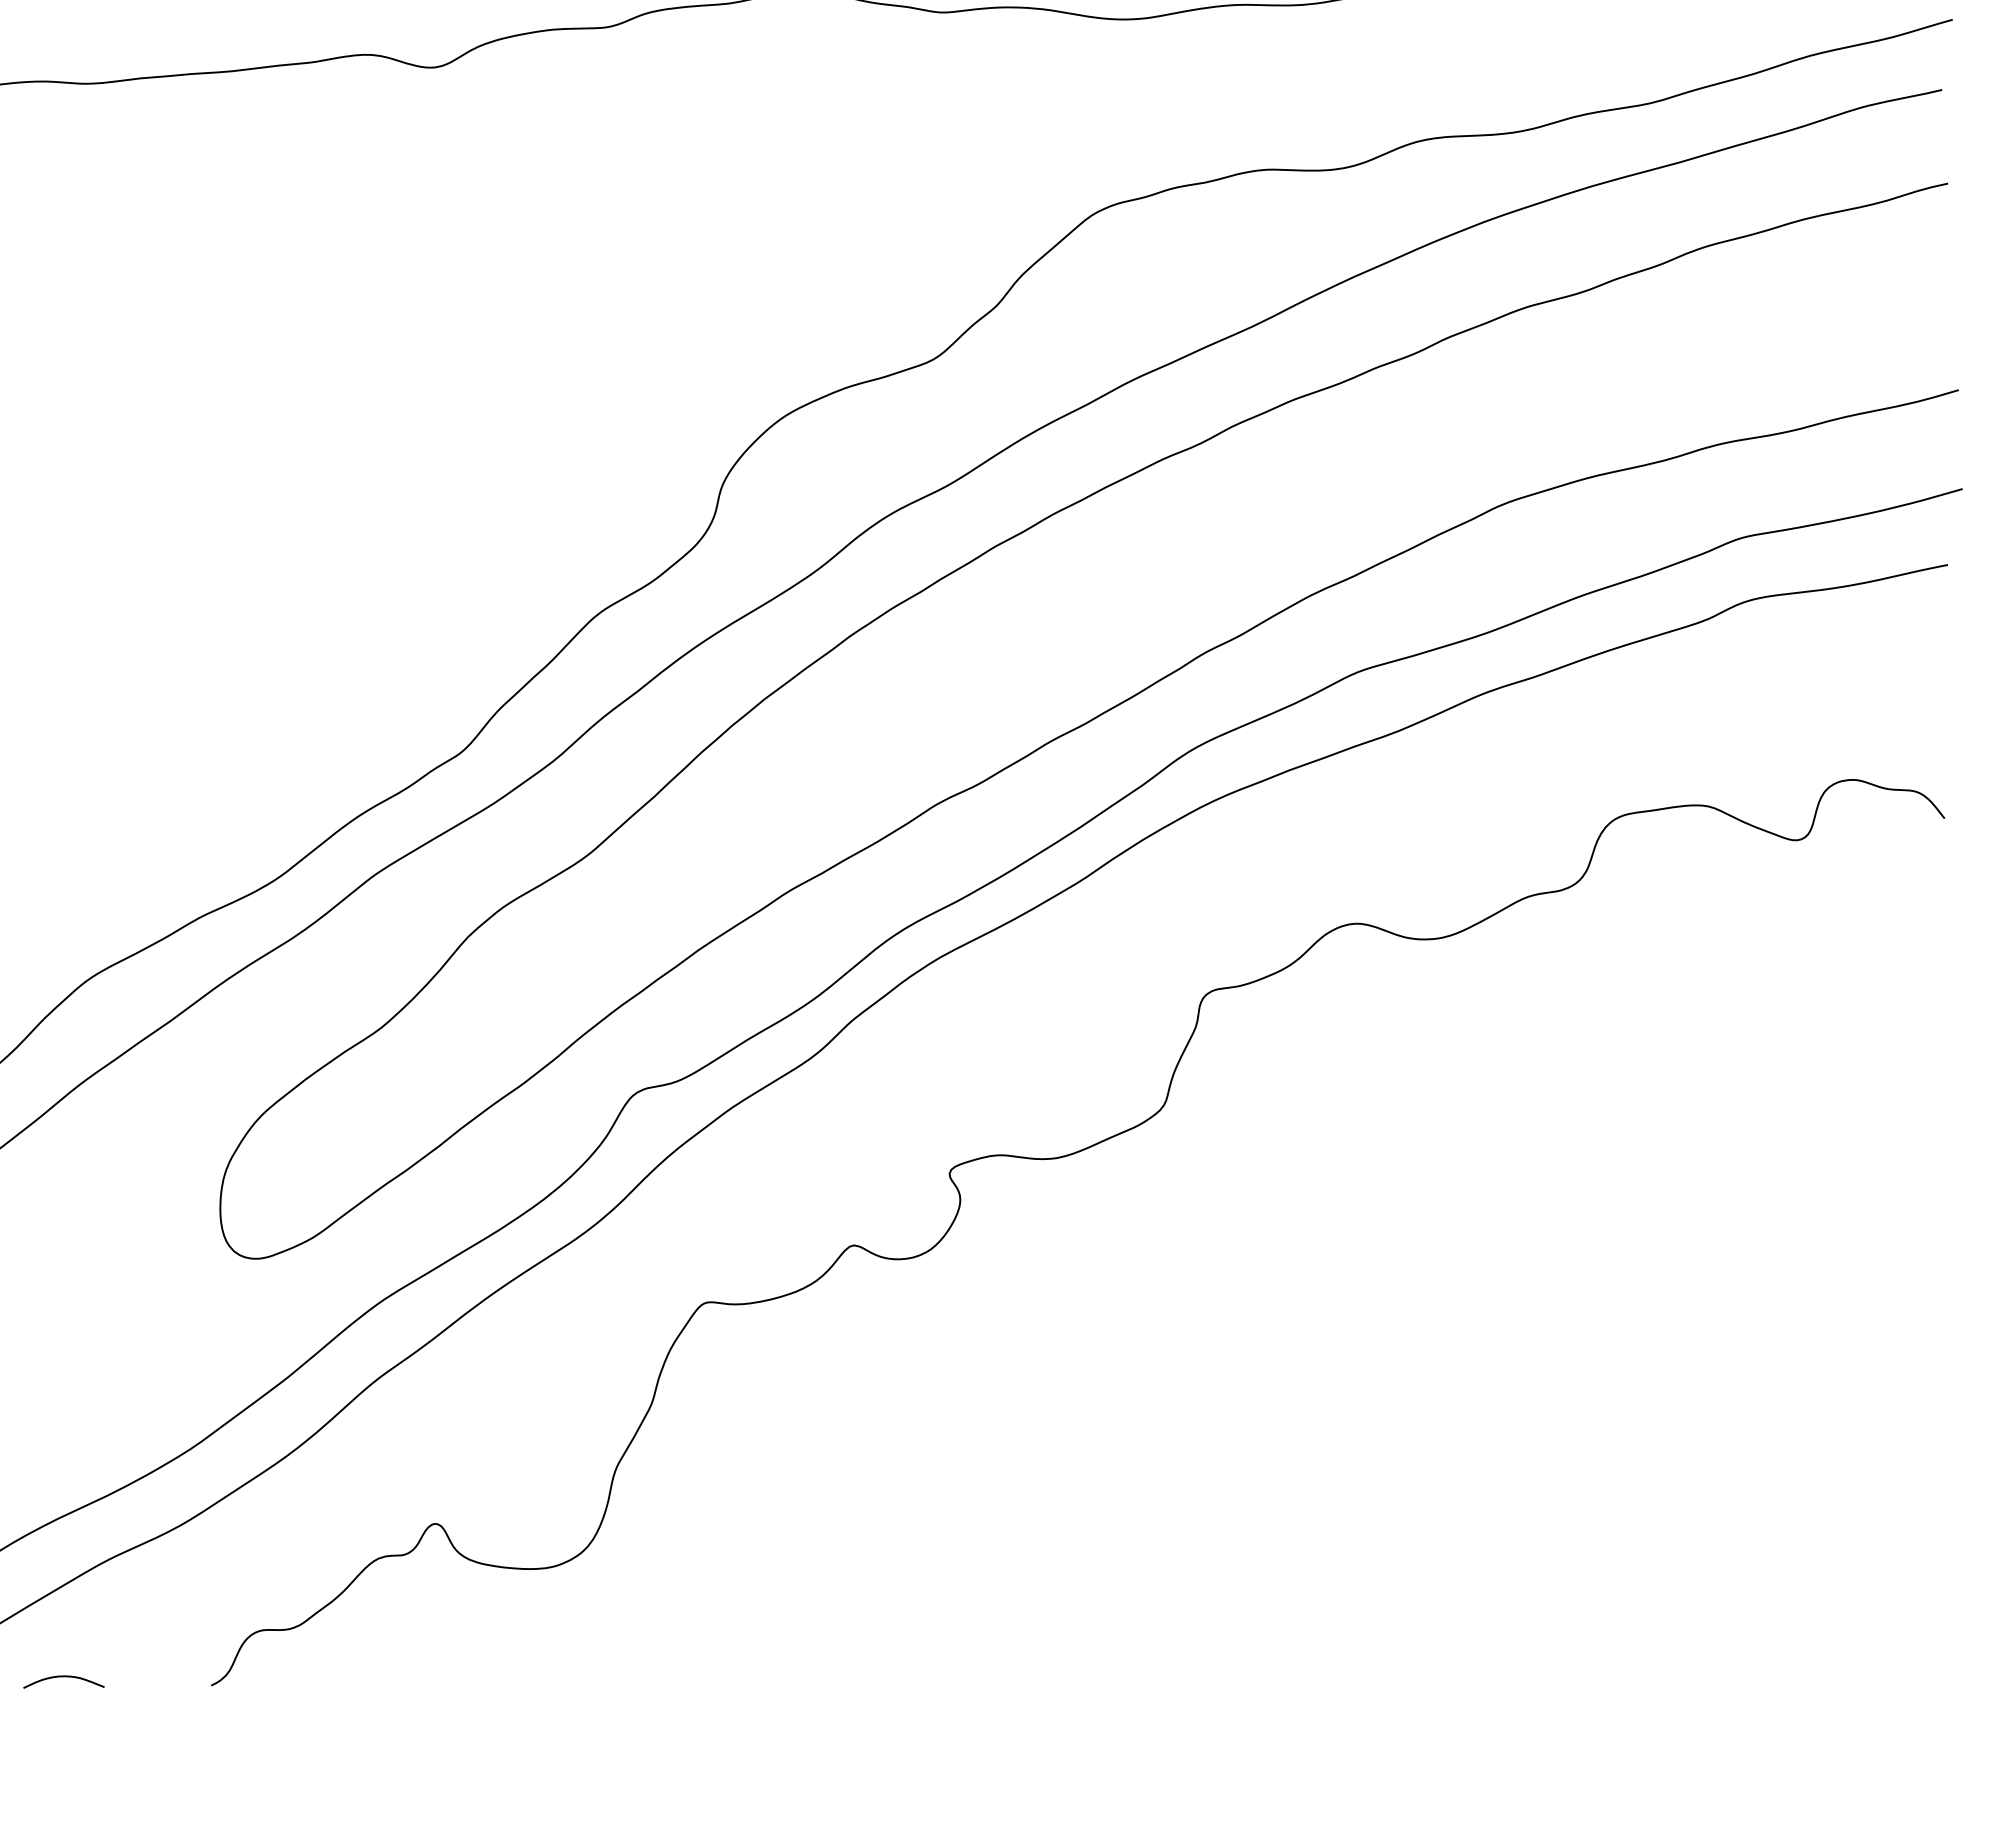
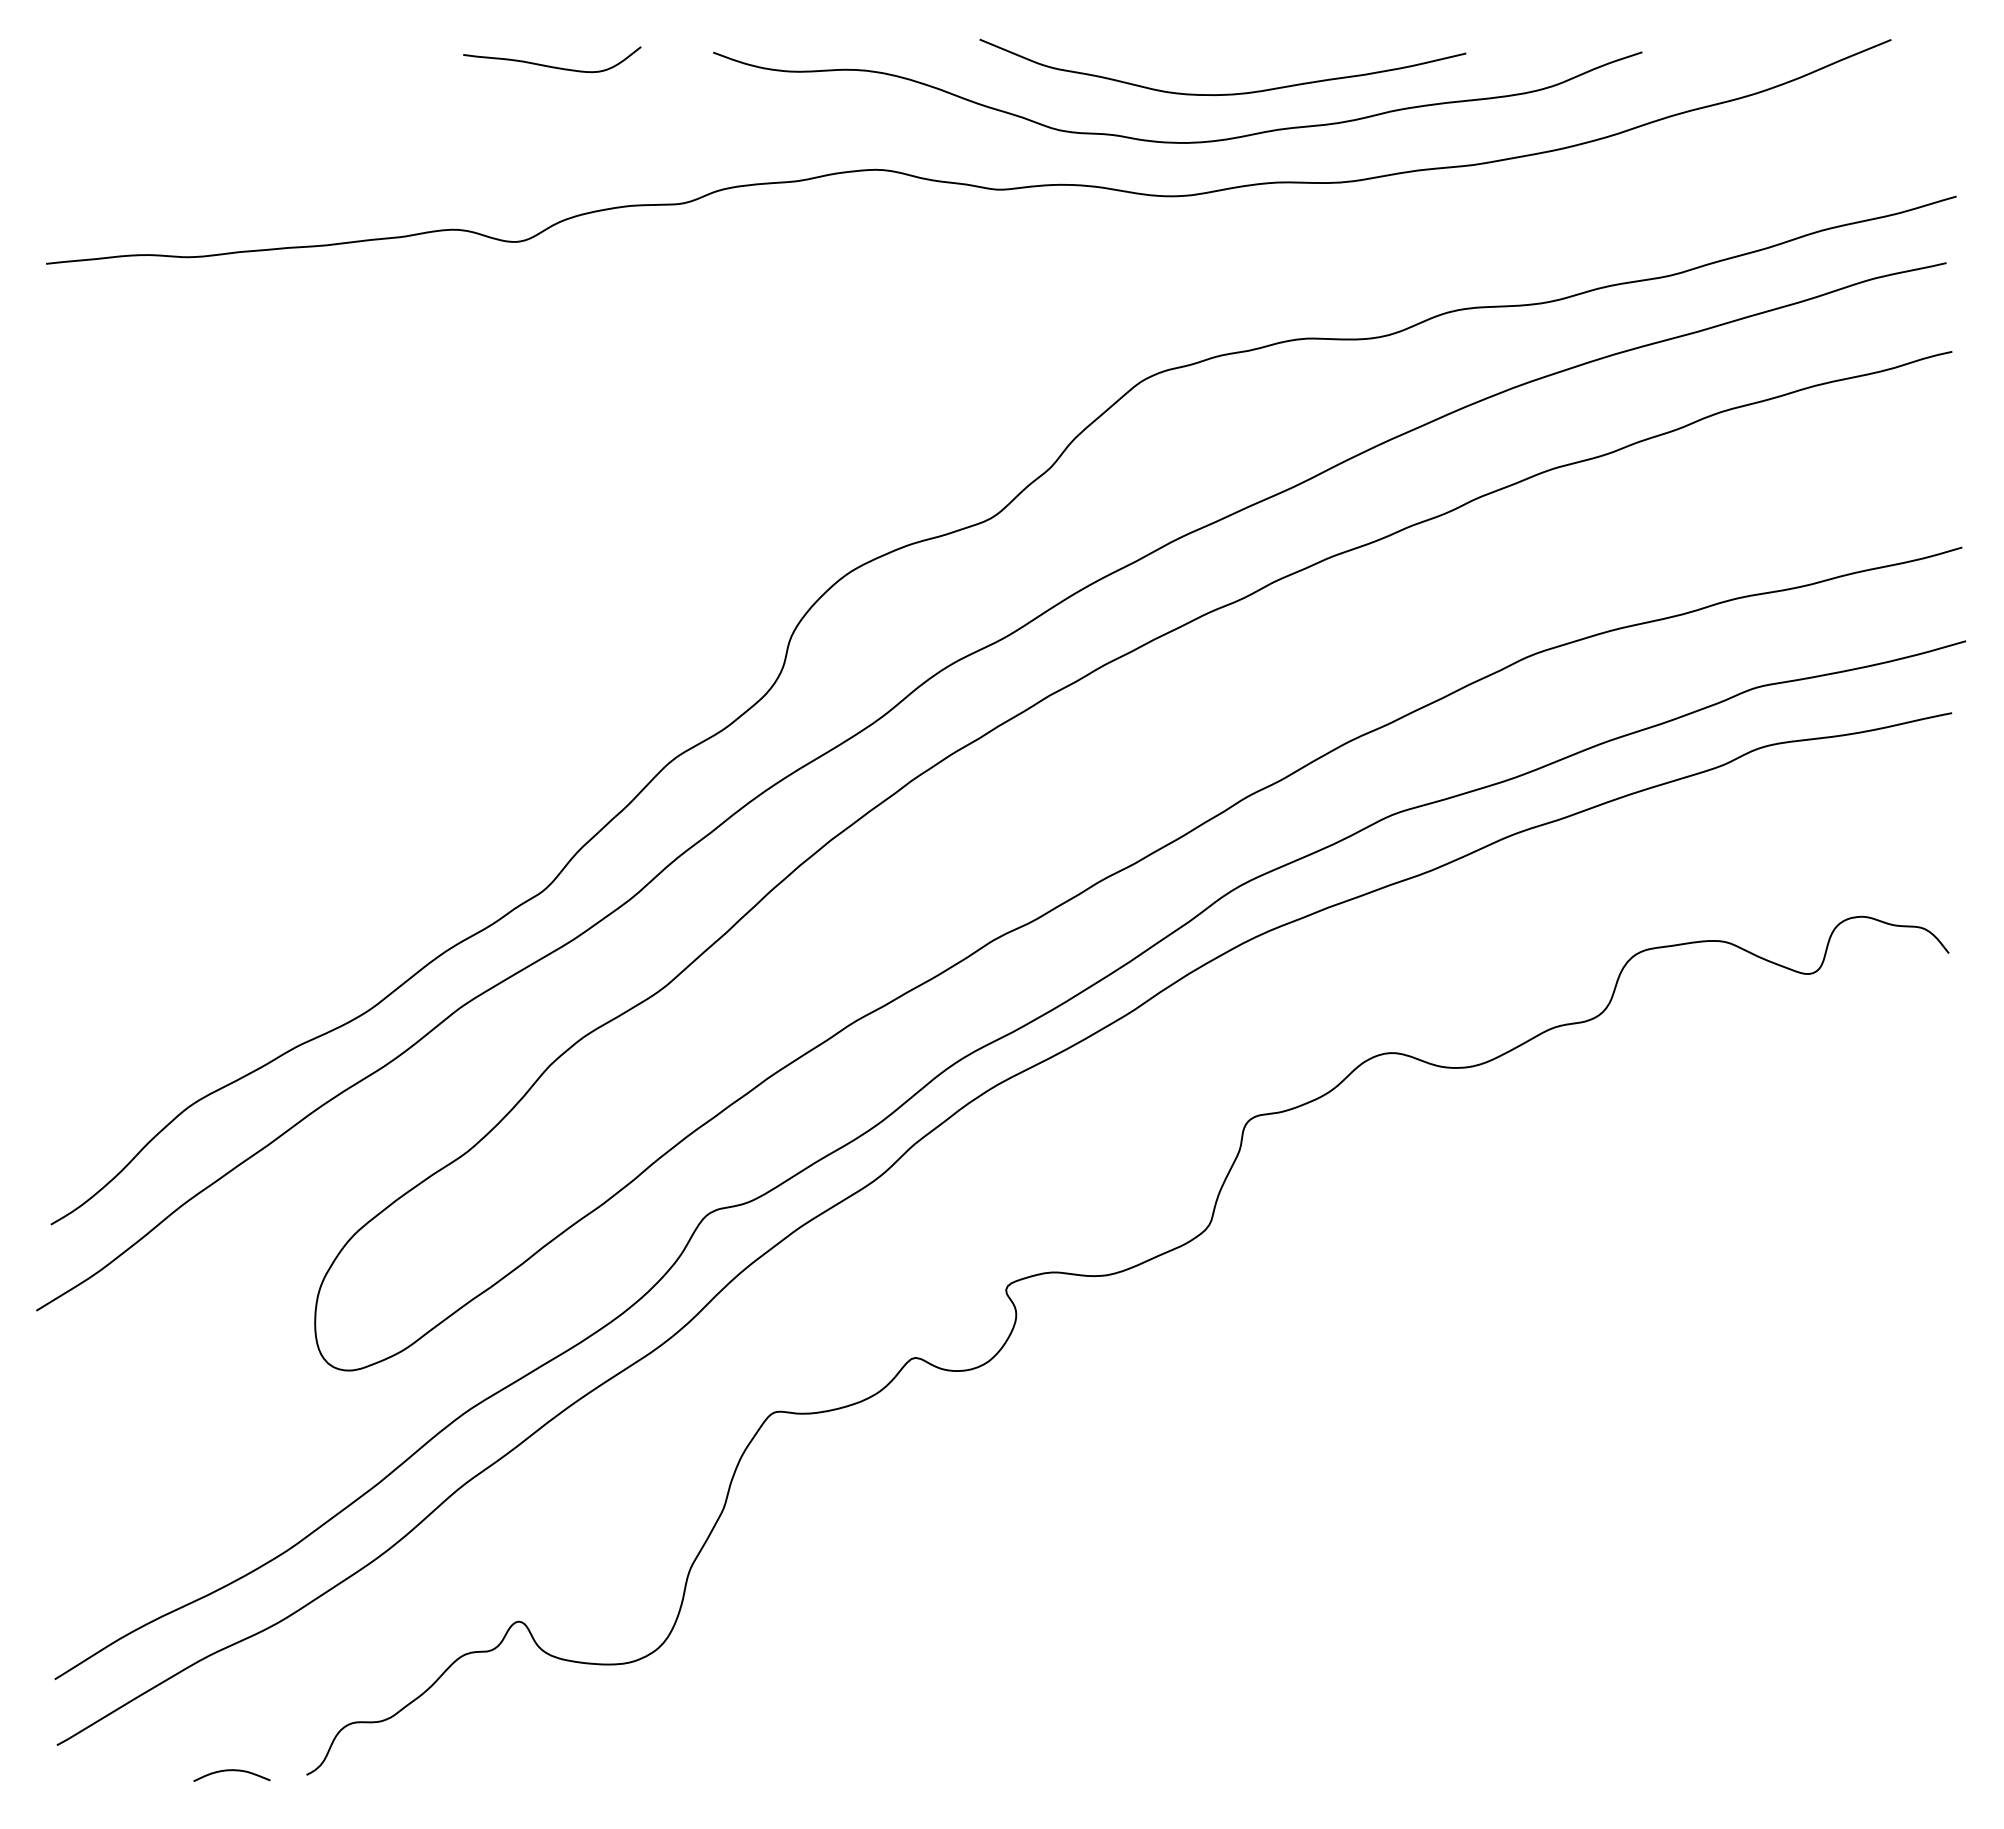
curve: (63, 1677) -> (231, 1771), moved

